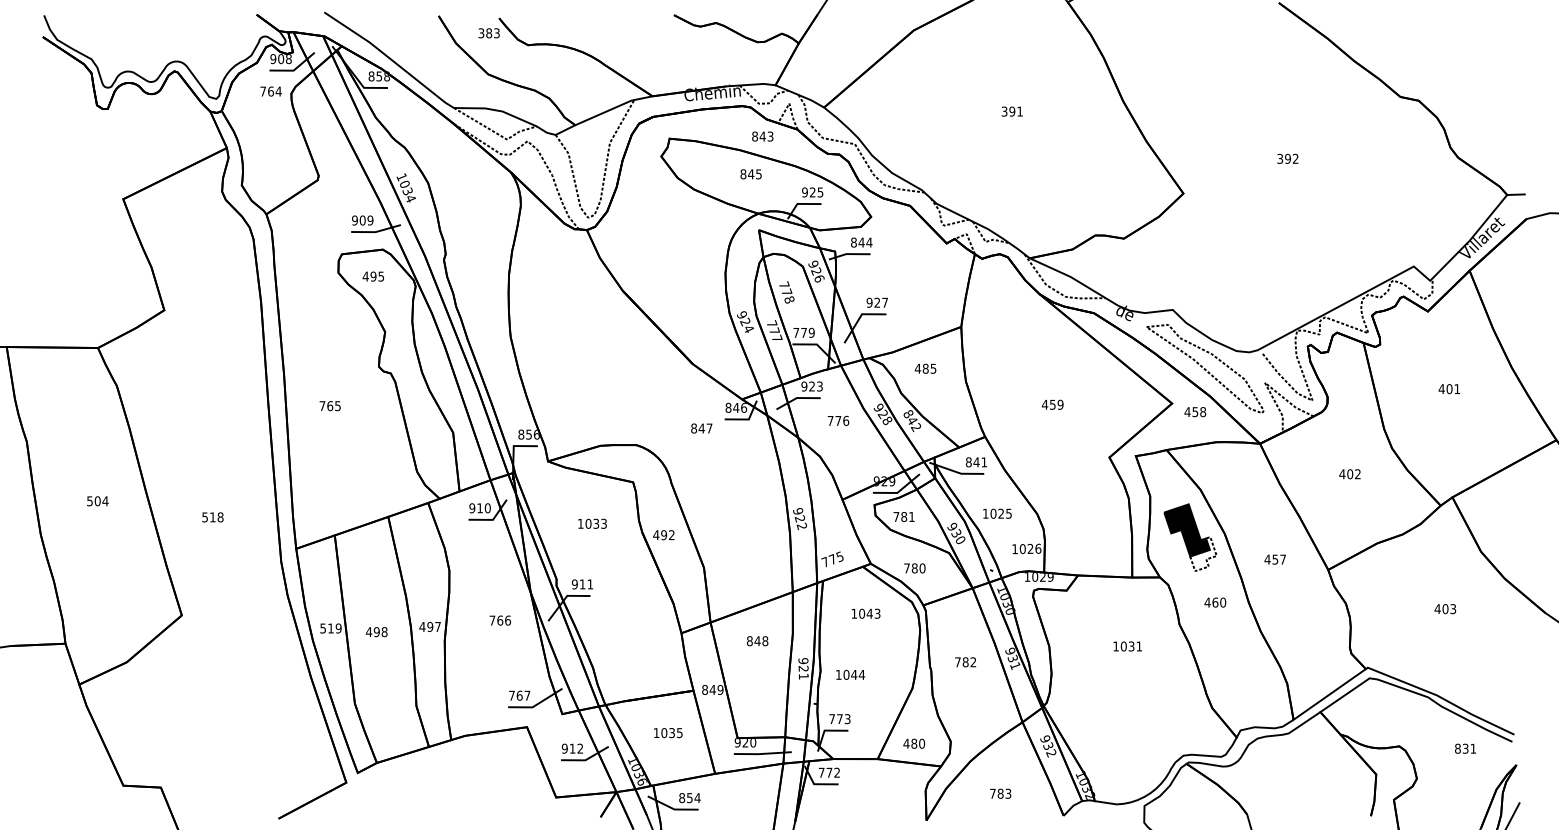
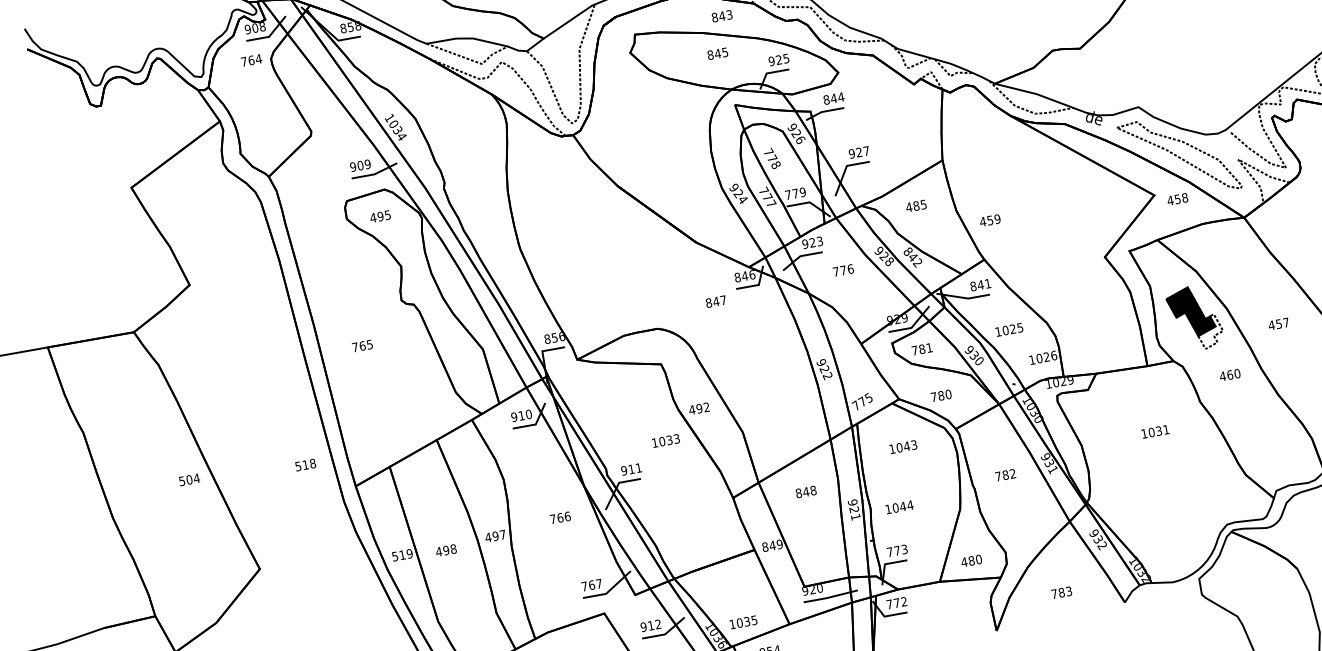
text: (1052, 404) -> (989, 220), moved
text: (97, 501) -> (189, 480), moved
text: (212, 517) -> (305, 465), moved
text: (592, 523) -> (665, 440), moved
text: (668, 733) -> (743, 622), moved

